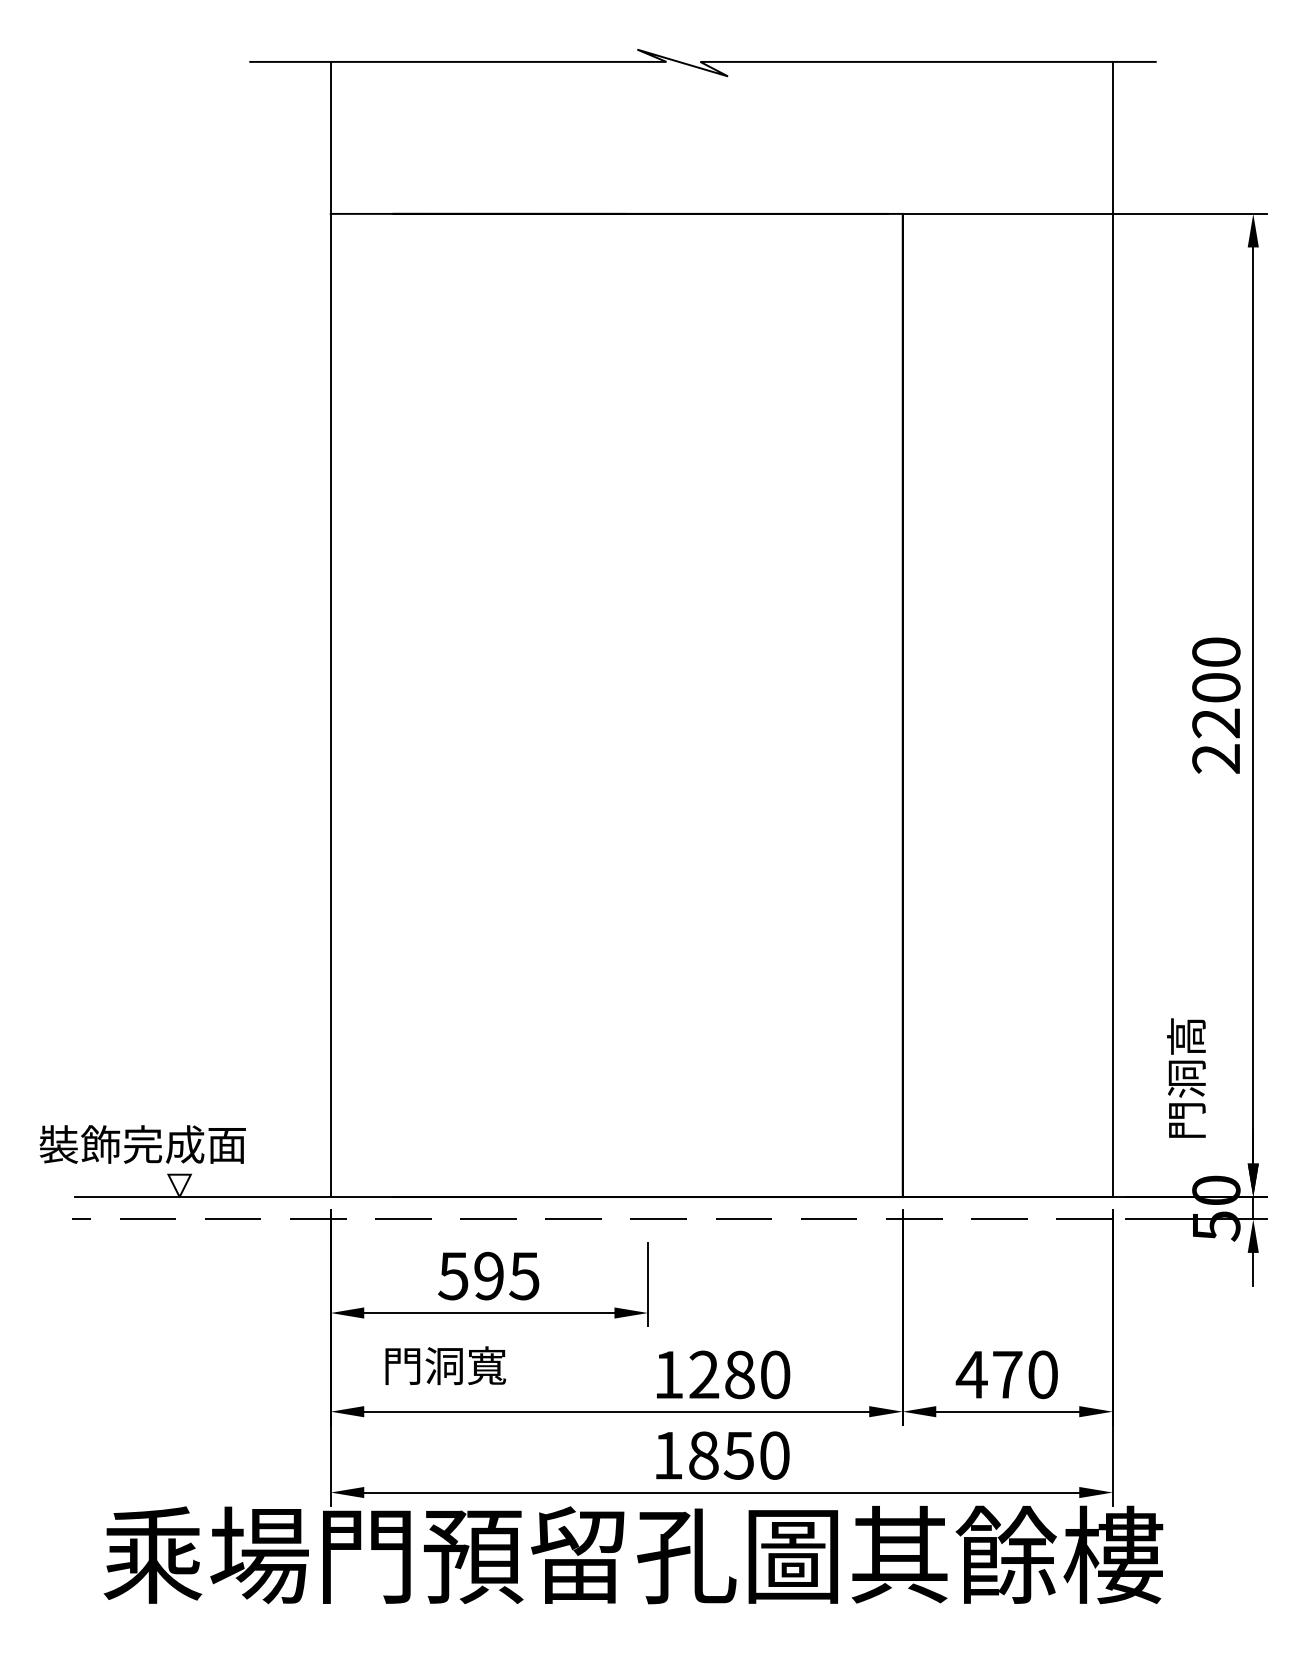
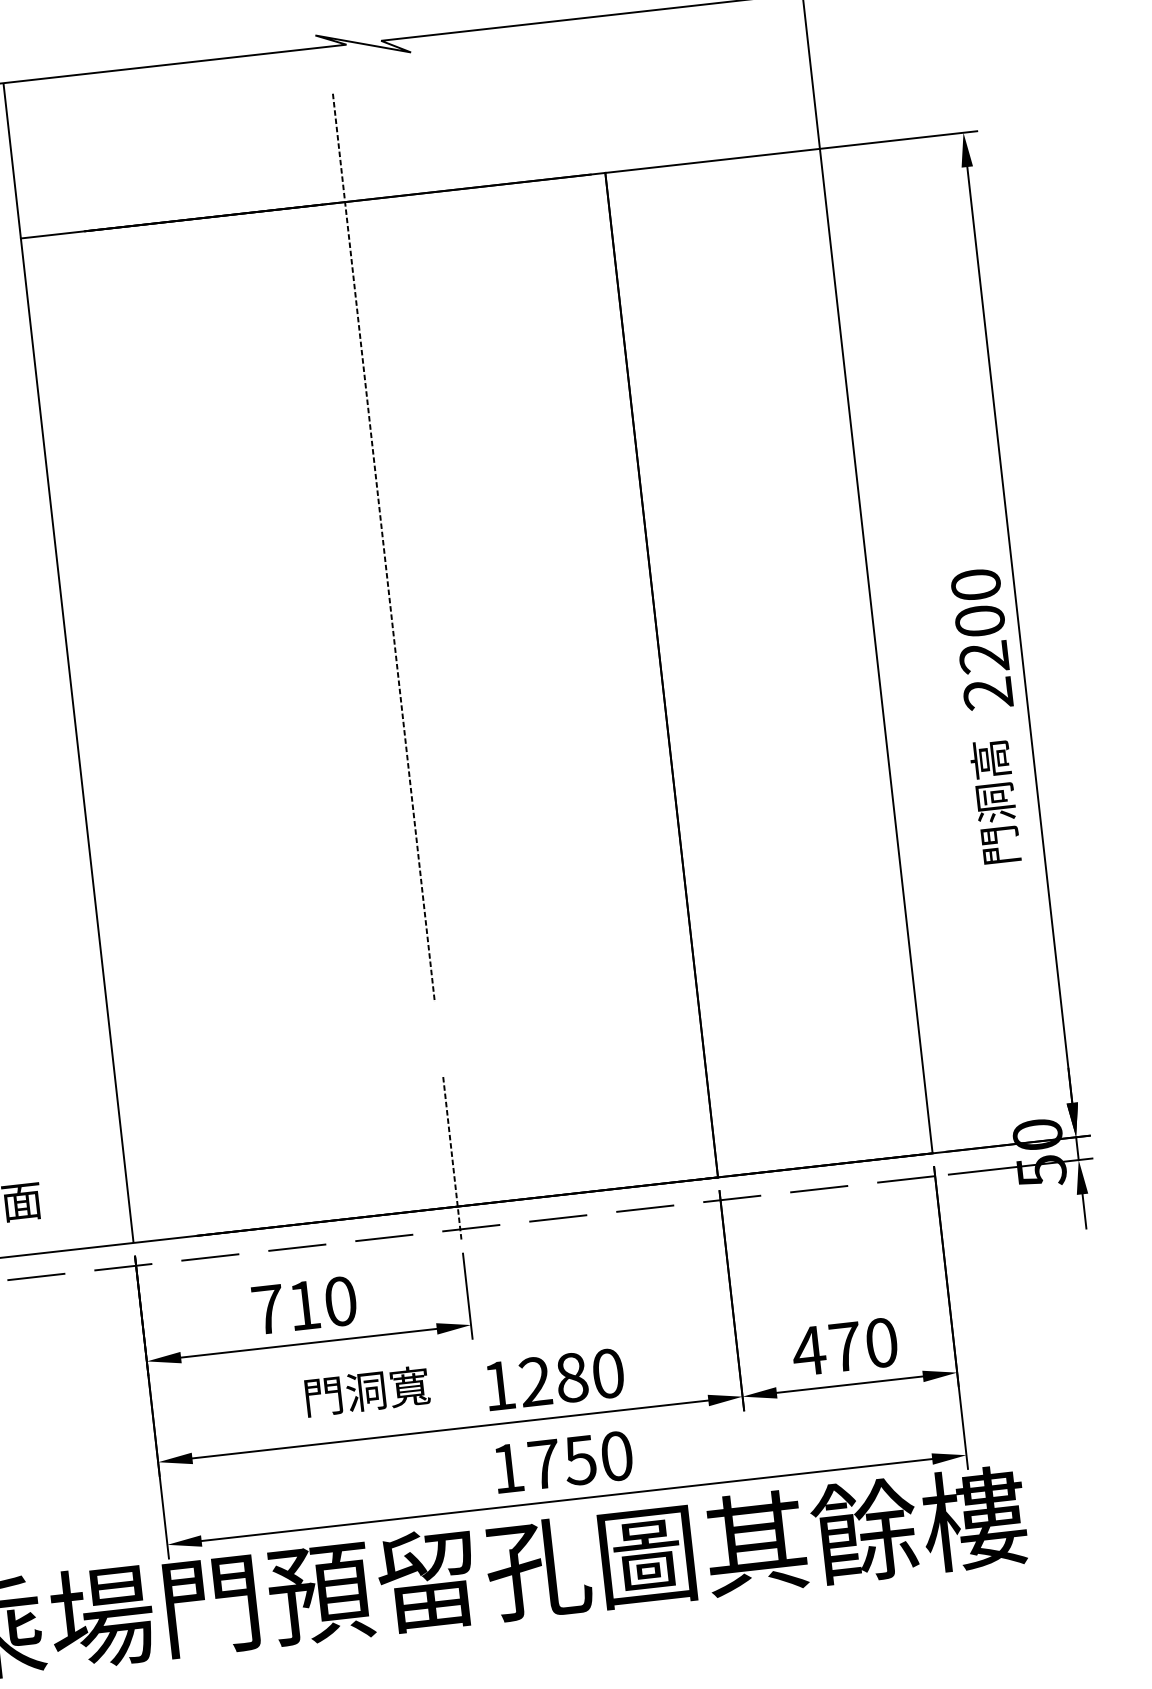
line: (648, 551) -> (384, 546), added
text: (1186, 1077) -> (995, 801), moved
line: (648, 1149) -> (452, 1157), added
text: (488, 1275) -> (303, 1305), 595 -> 710
text: (445, 1365) -> (367, 1391), moved
text: (703, 1455) -> (544, 1464), 1850 -> 1750

